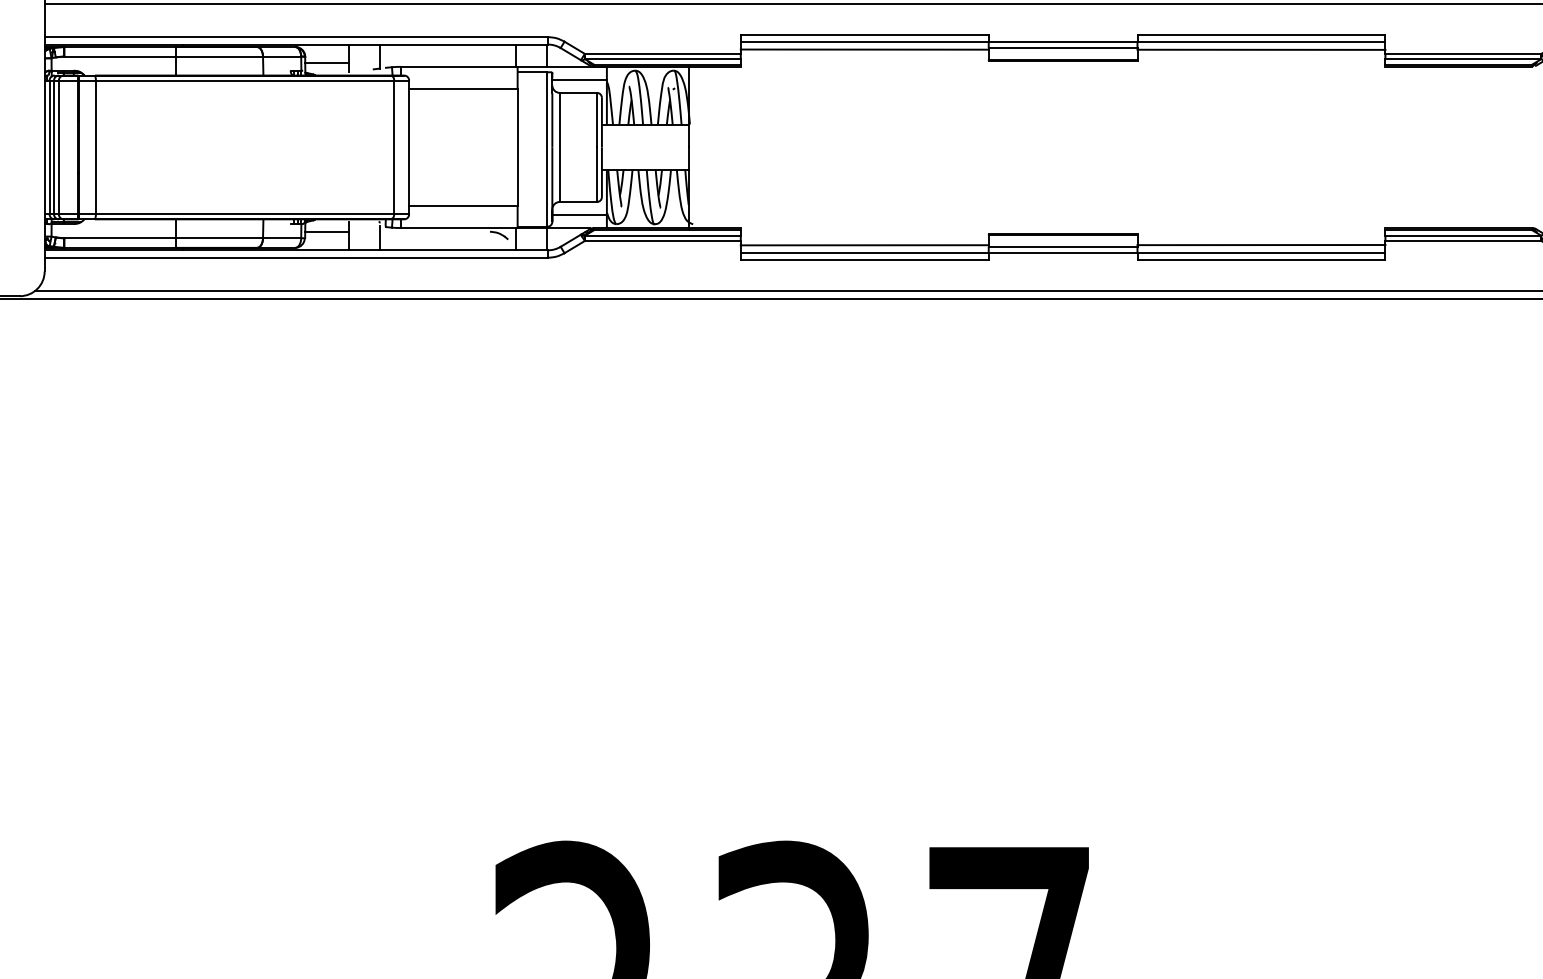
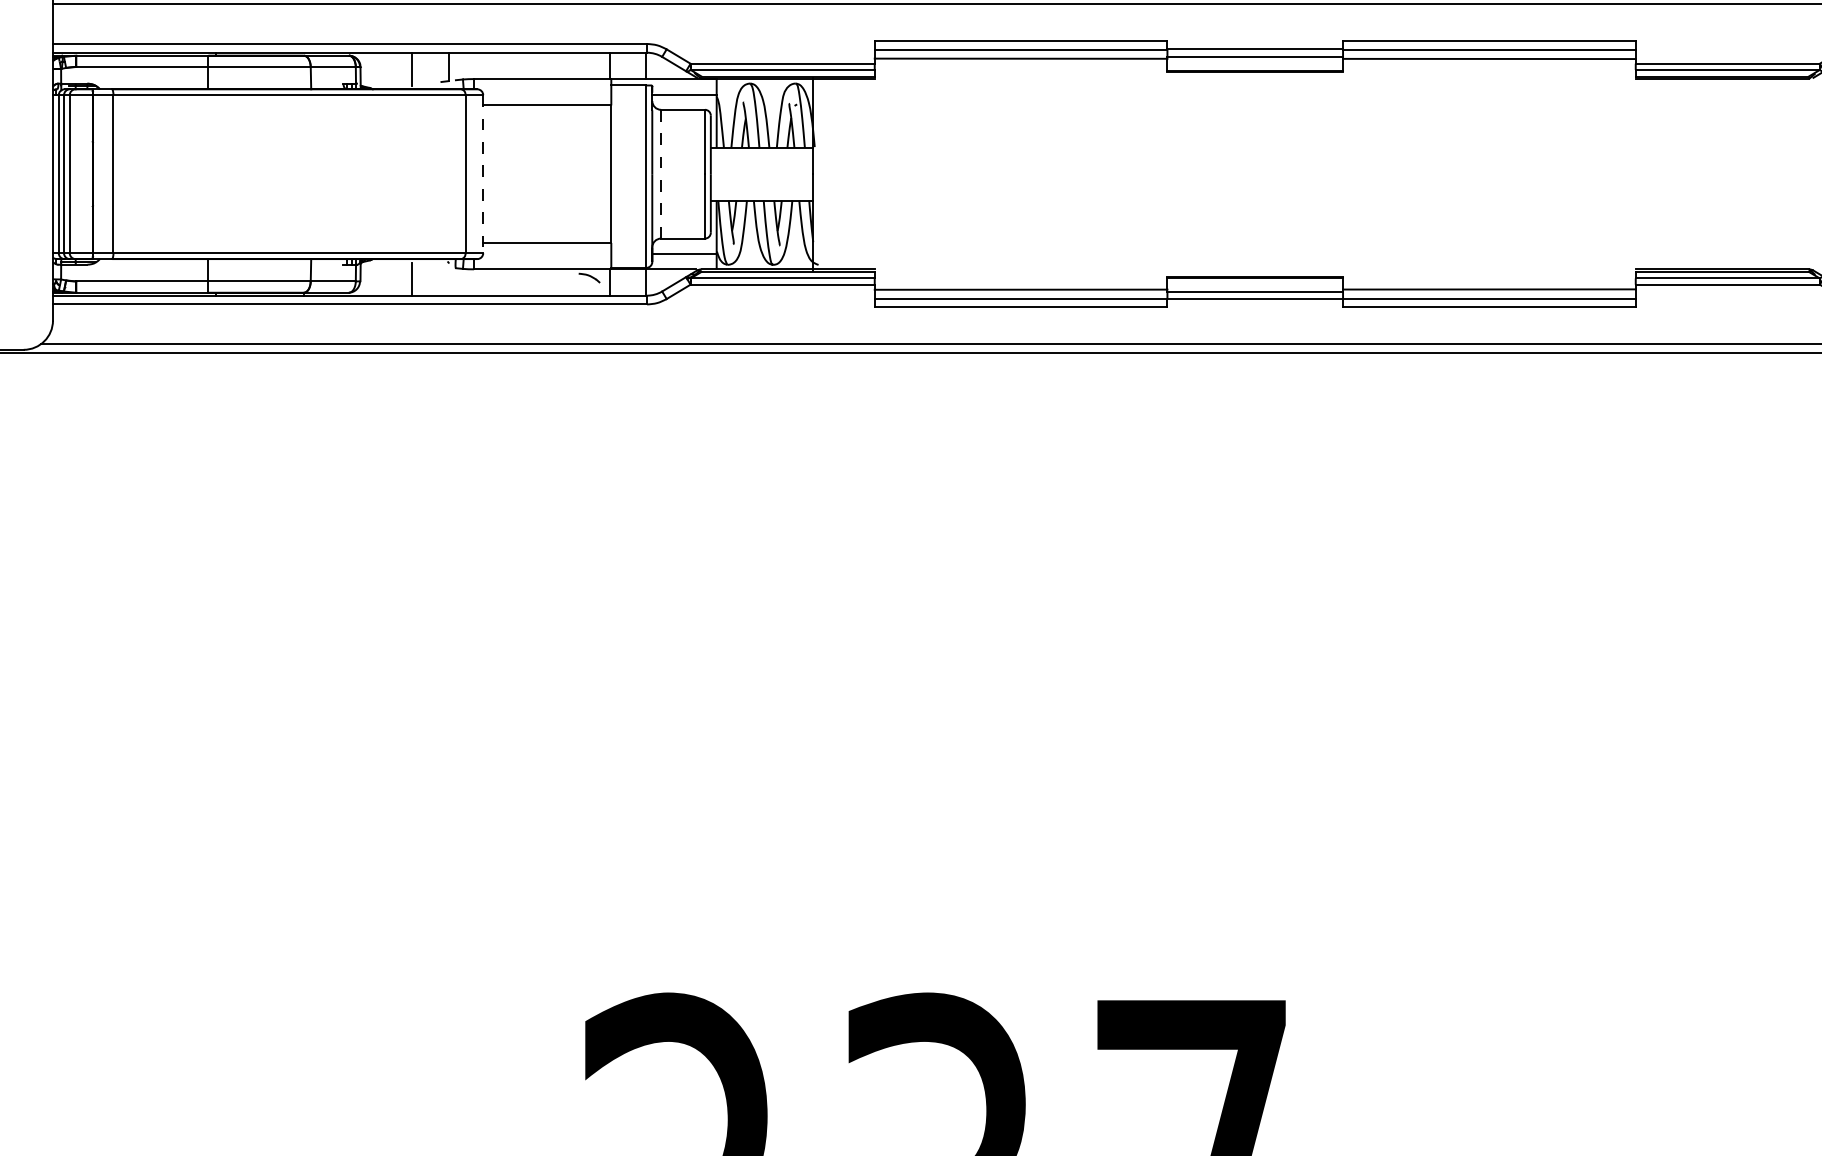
line: (327, 62) -> (386, 74), removed
line: (409, 147) -> (483, 174), solid -> dashed
line: (560, 147) -> (661, 174), solid -> dashed
line: (327, 231) -> (386, 273), removed
line: (379, 238) -> (448, 281), removed

